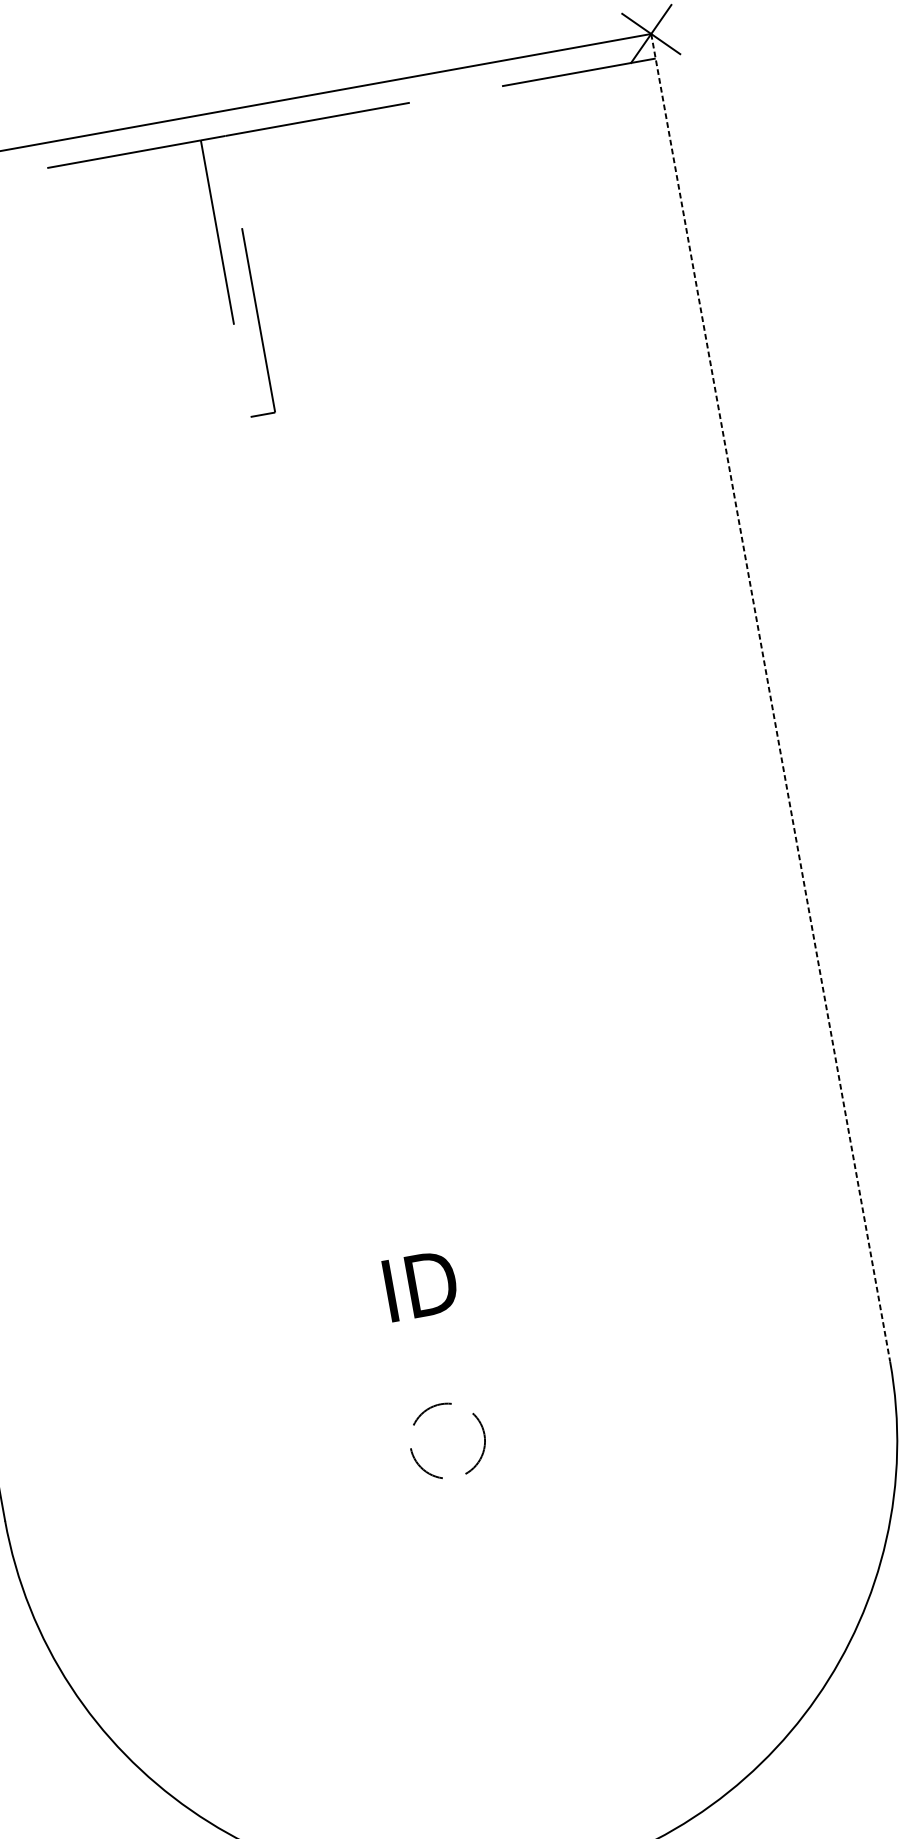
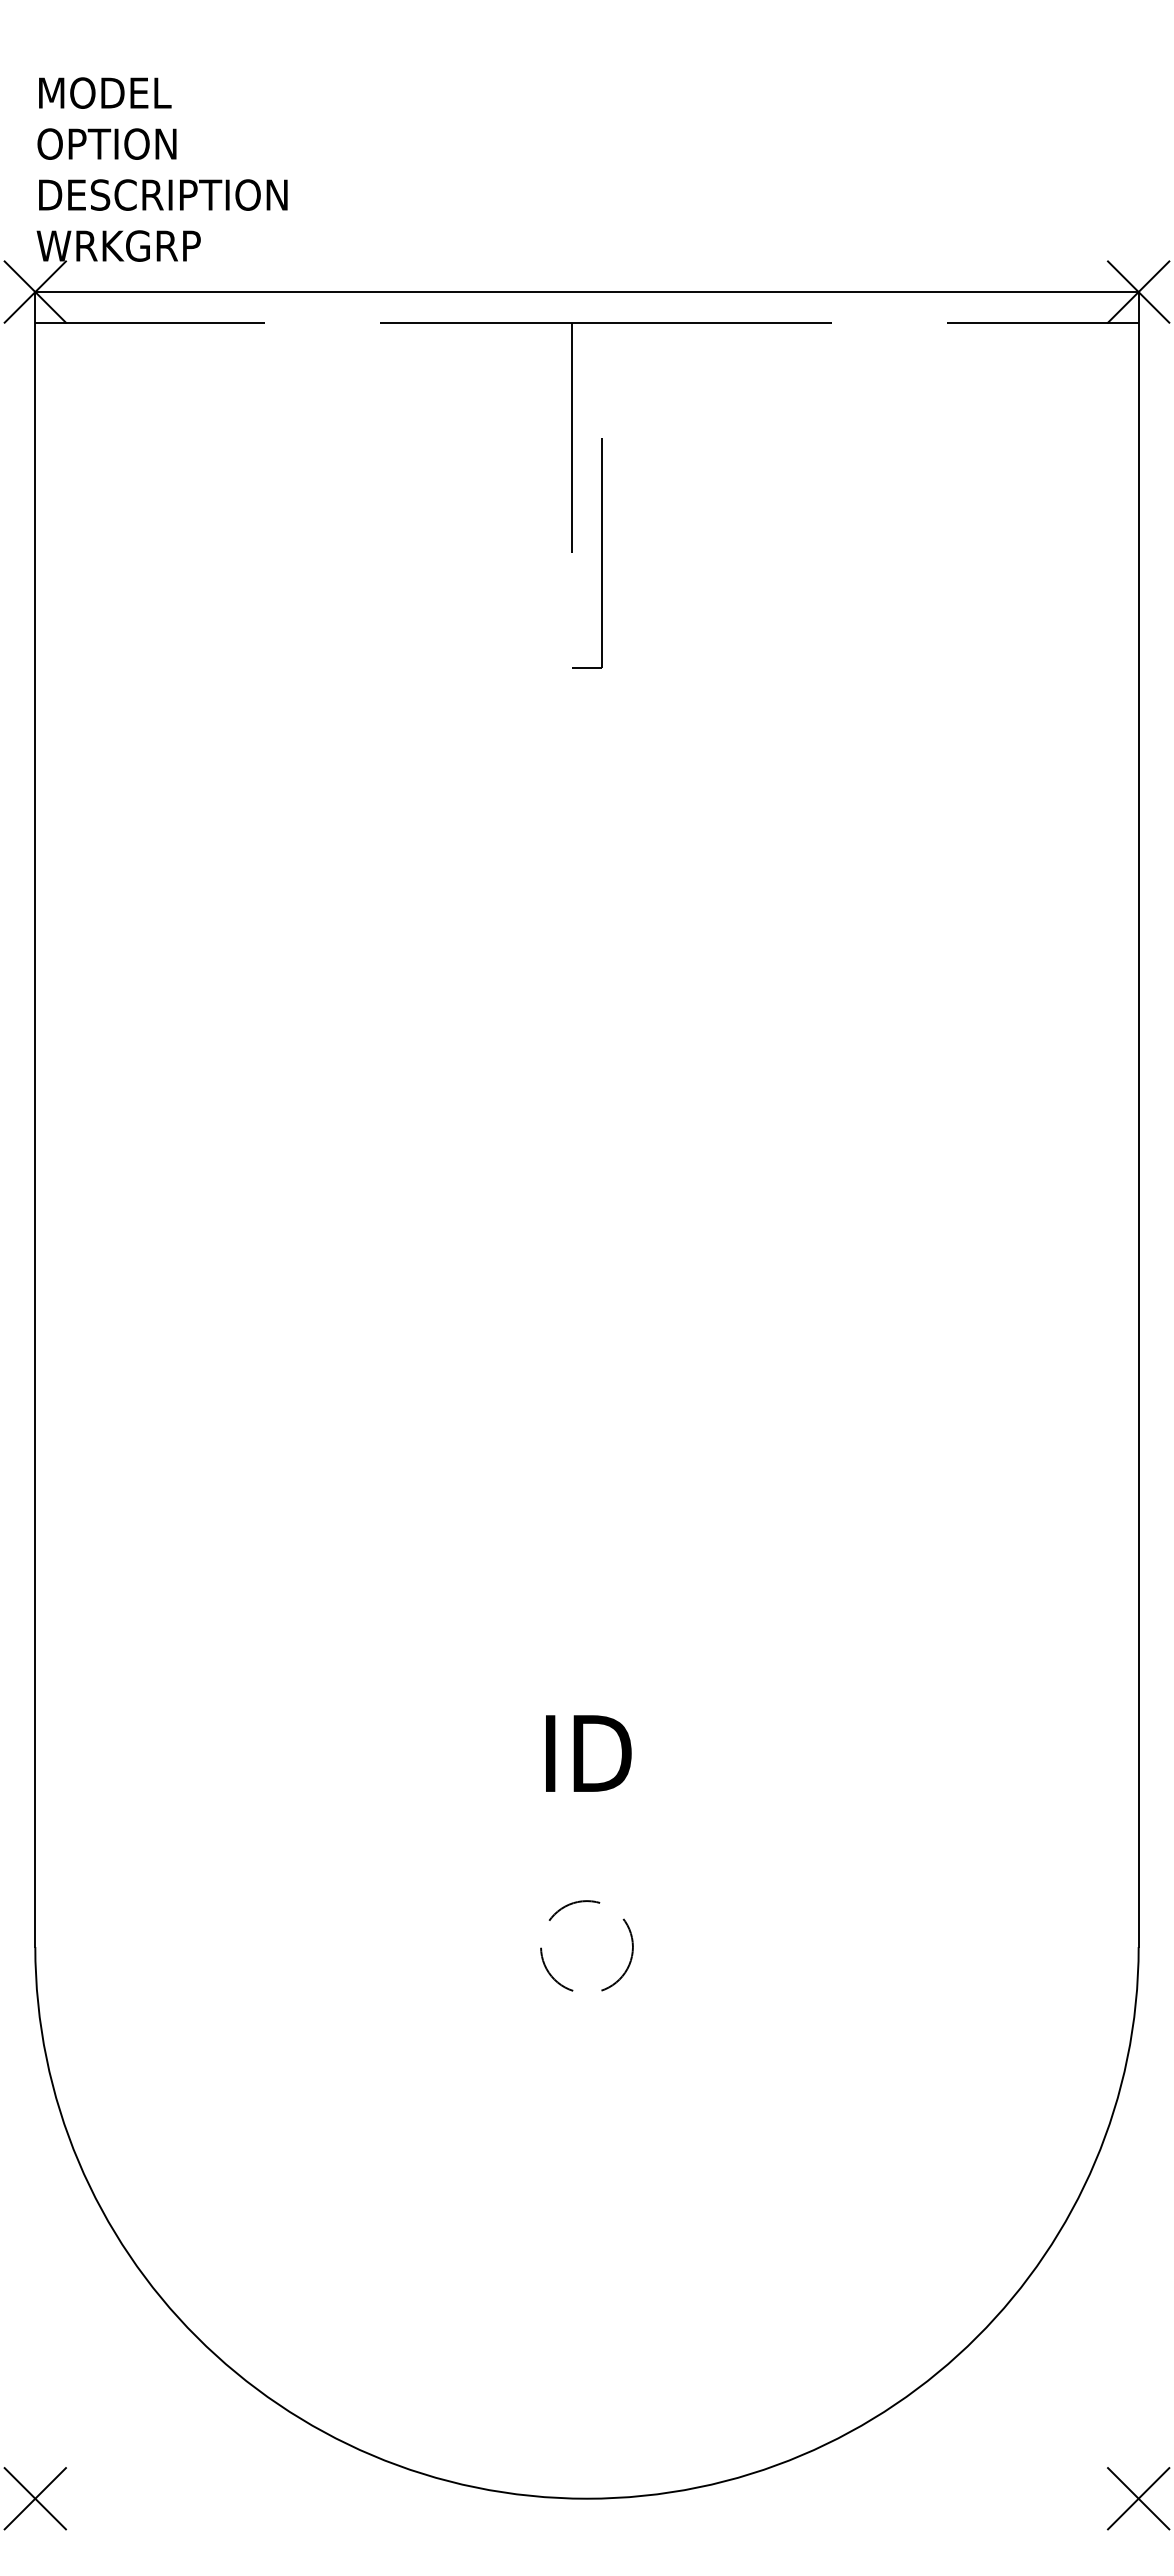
line: (770, 698) -> (1138, 1120), dashed -> solid

